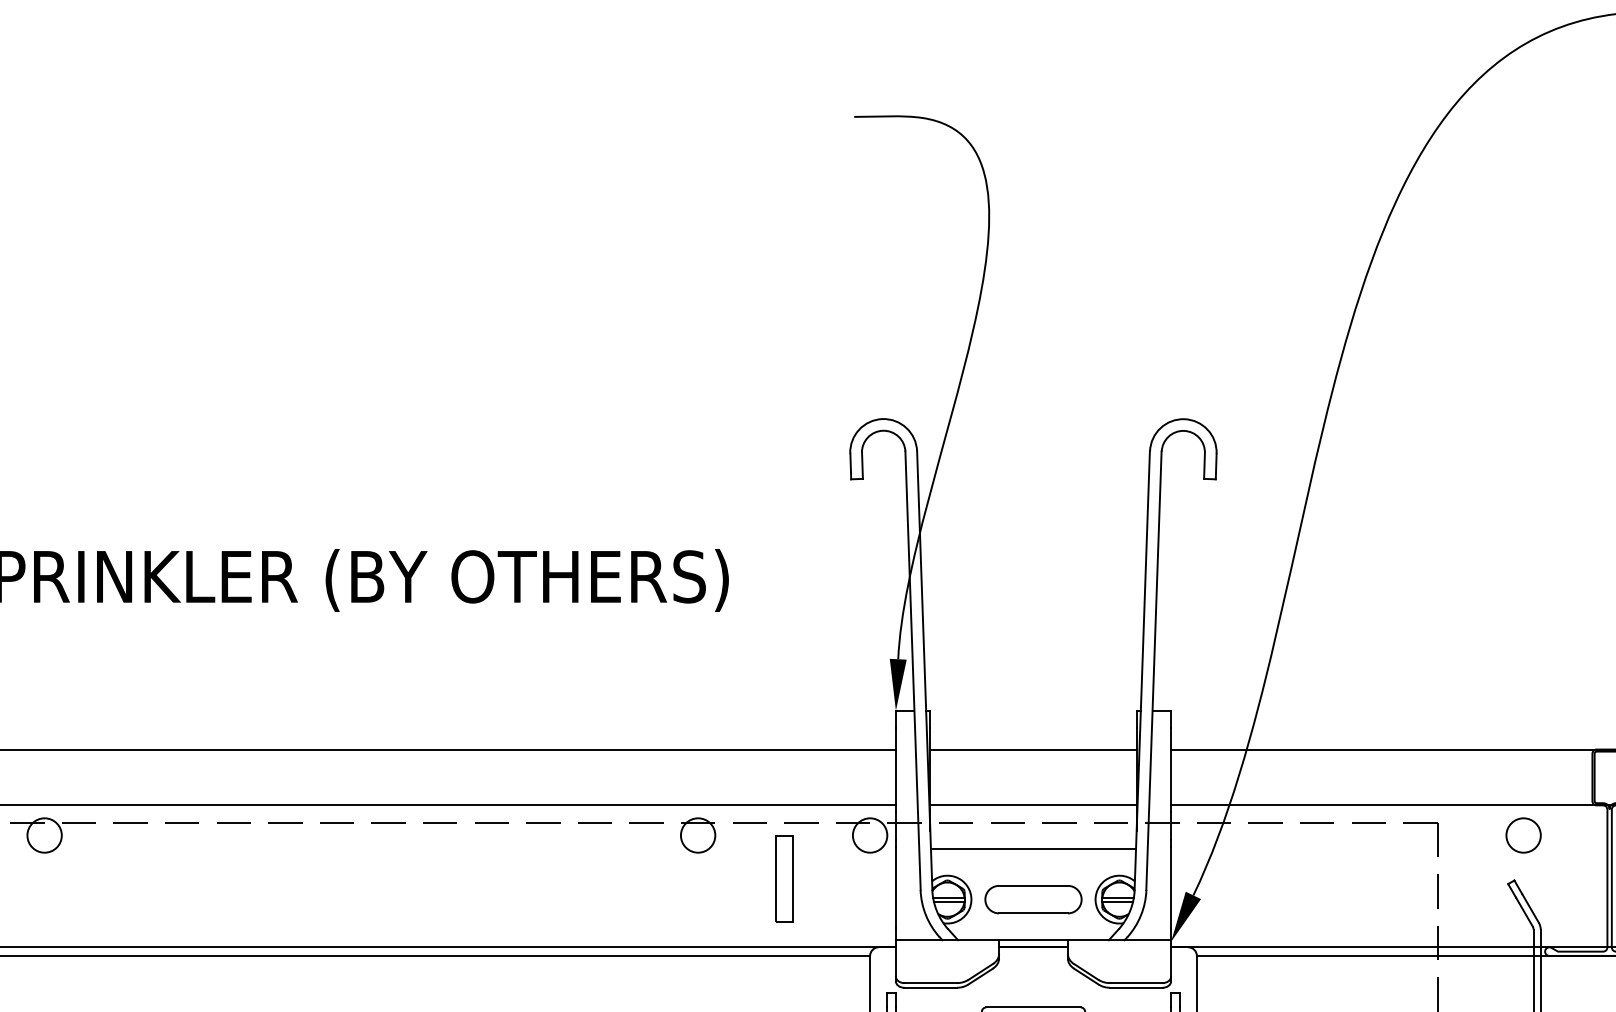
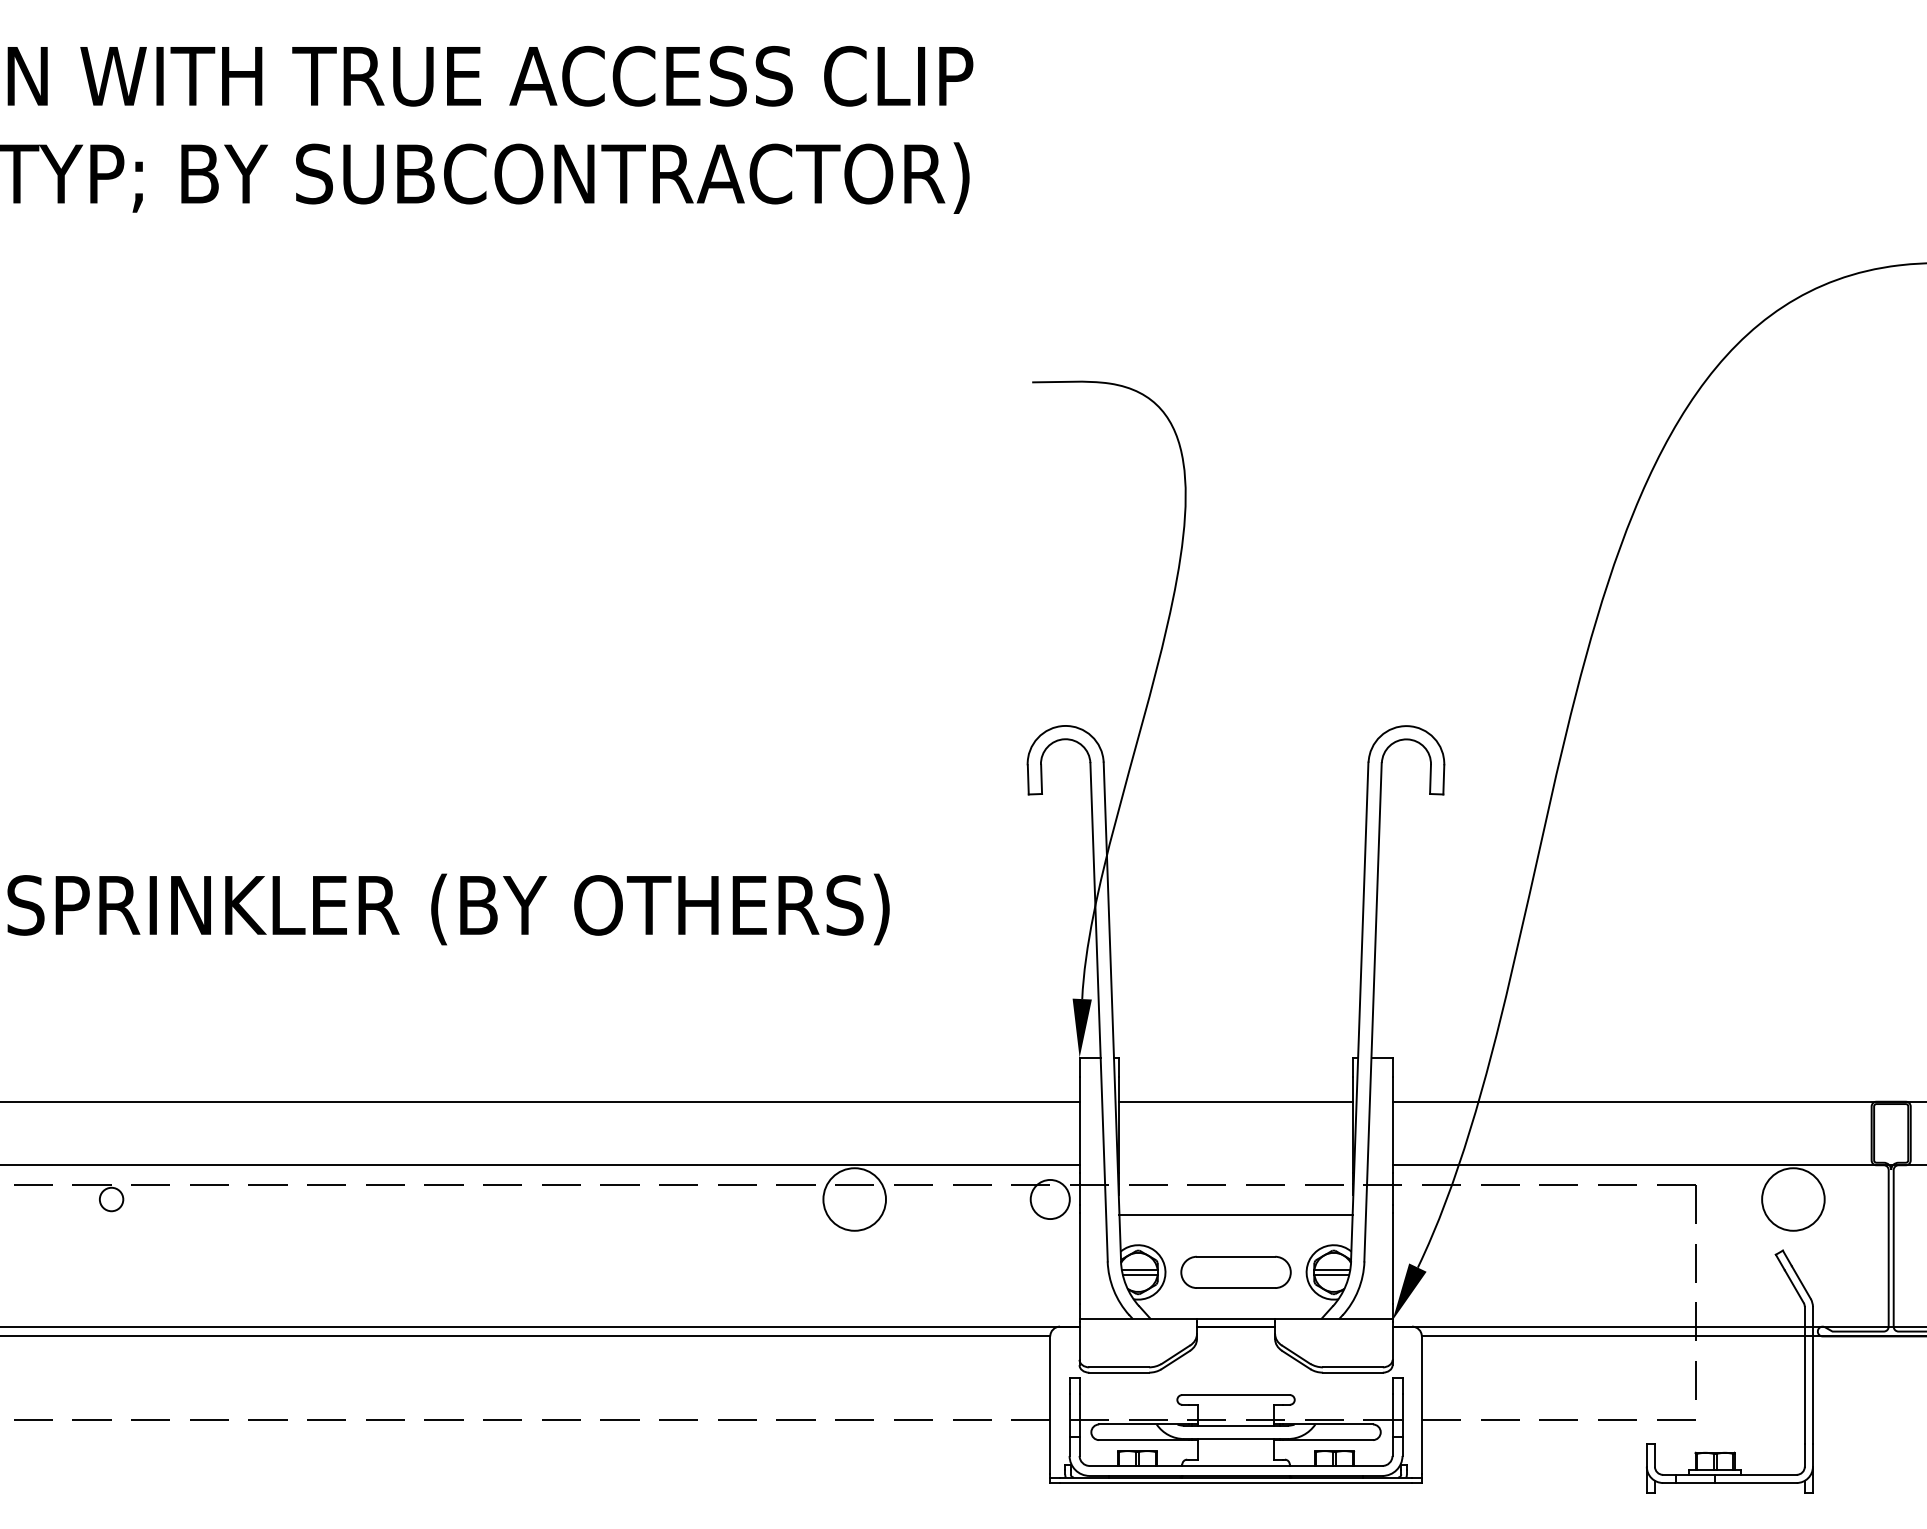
line: (1033, 805) -> (1235, 1165), removed
circle: (44, 835) -> (111, 1199), size x0.6
circle: (697, 835) -> (854, 1199), size x1.6
circle: (1522, 835) -> (1792, 1199), size x1.6
part: (784, 878) -> (952, 1248), removed

